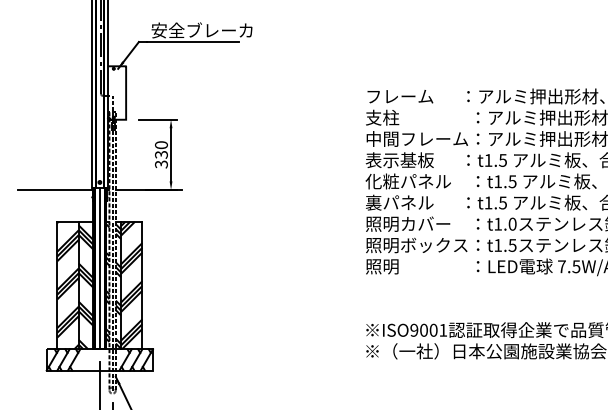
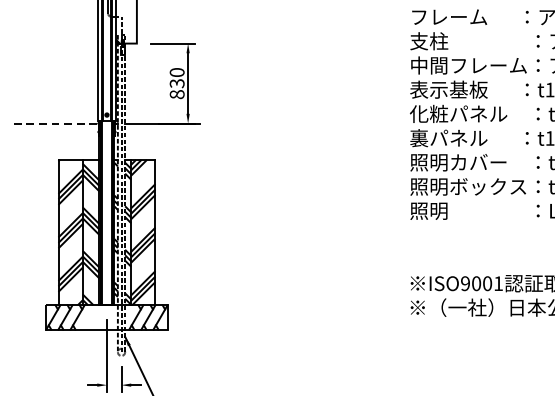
text: (161, 164) -> (177, 94), 330 -> 830
line: (55, 189) -> (56, 123), solid -> dashed
line: (99, 268) -> (106, 213), removed

